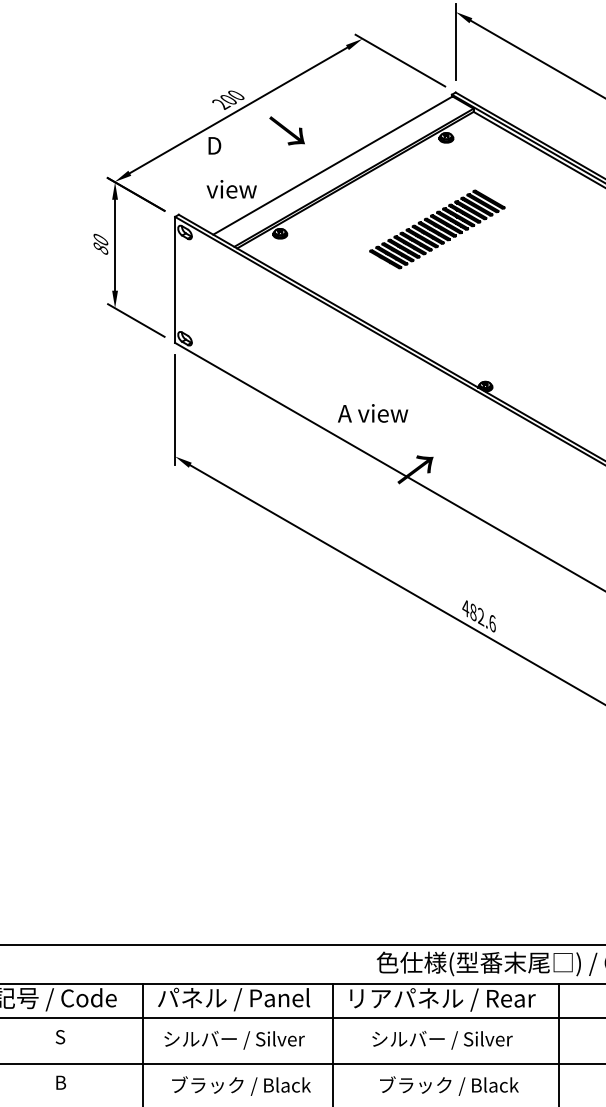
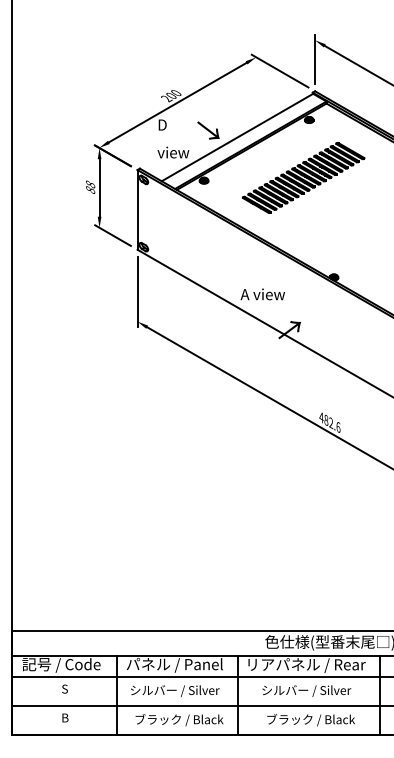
text: (287, 130) -> (208, 130), moved
part: (437, 228) -> (303, 177), size x1.43
text: (100, 239) -> (90, 184), 80 -> 88

